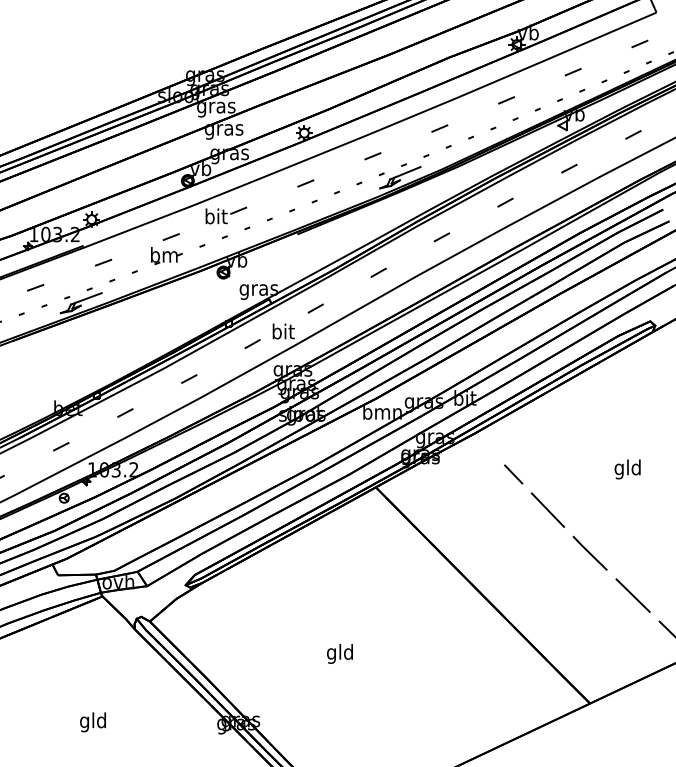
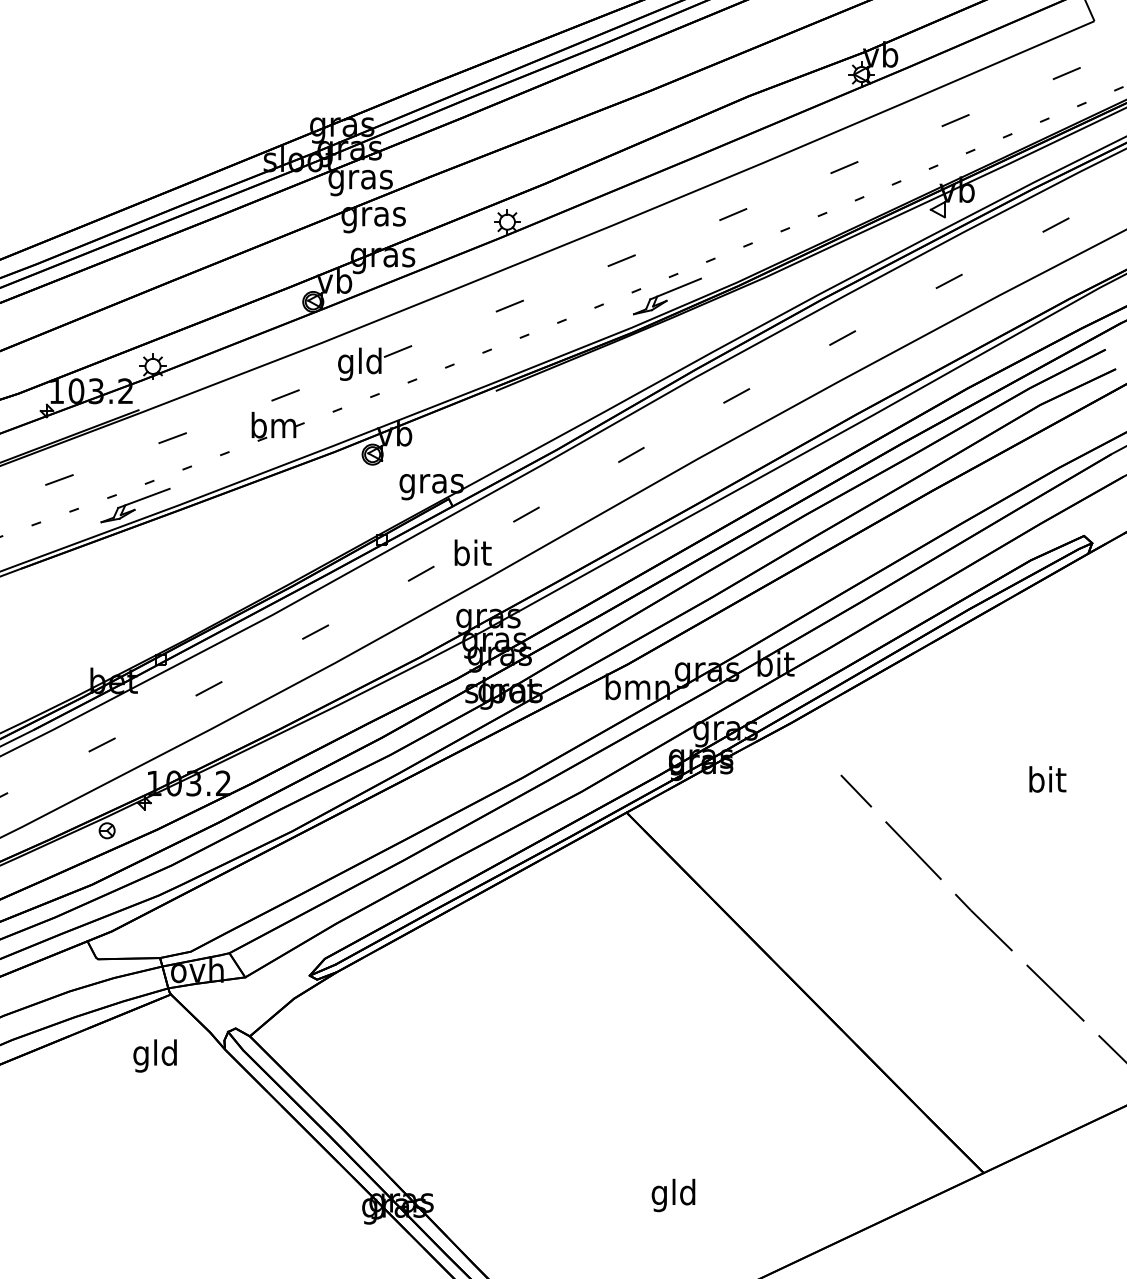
text: (215, 218) -> (359, 364), bit -> gld
text: (627, 469) -> (1046, 782), gld -> bit
text: (339, 653) -> (672, 1194), moved
text: (92, 722) -> (154, 1056), moved

